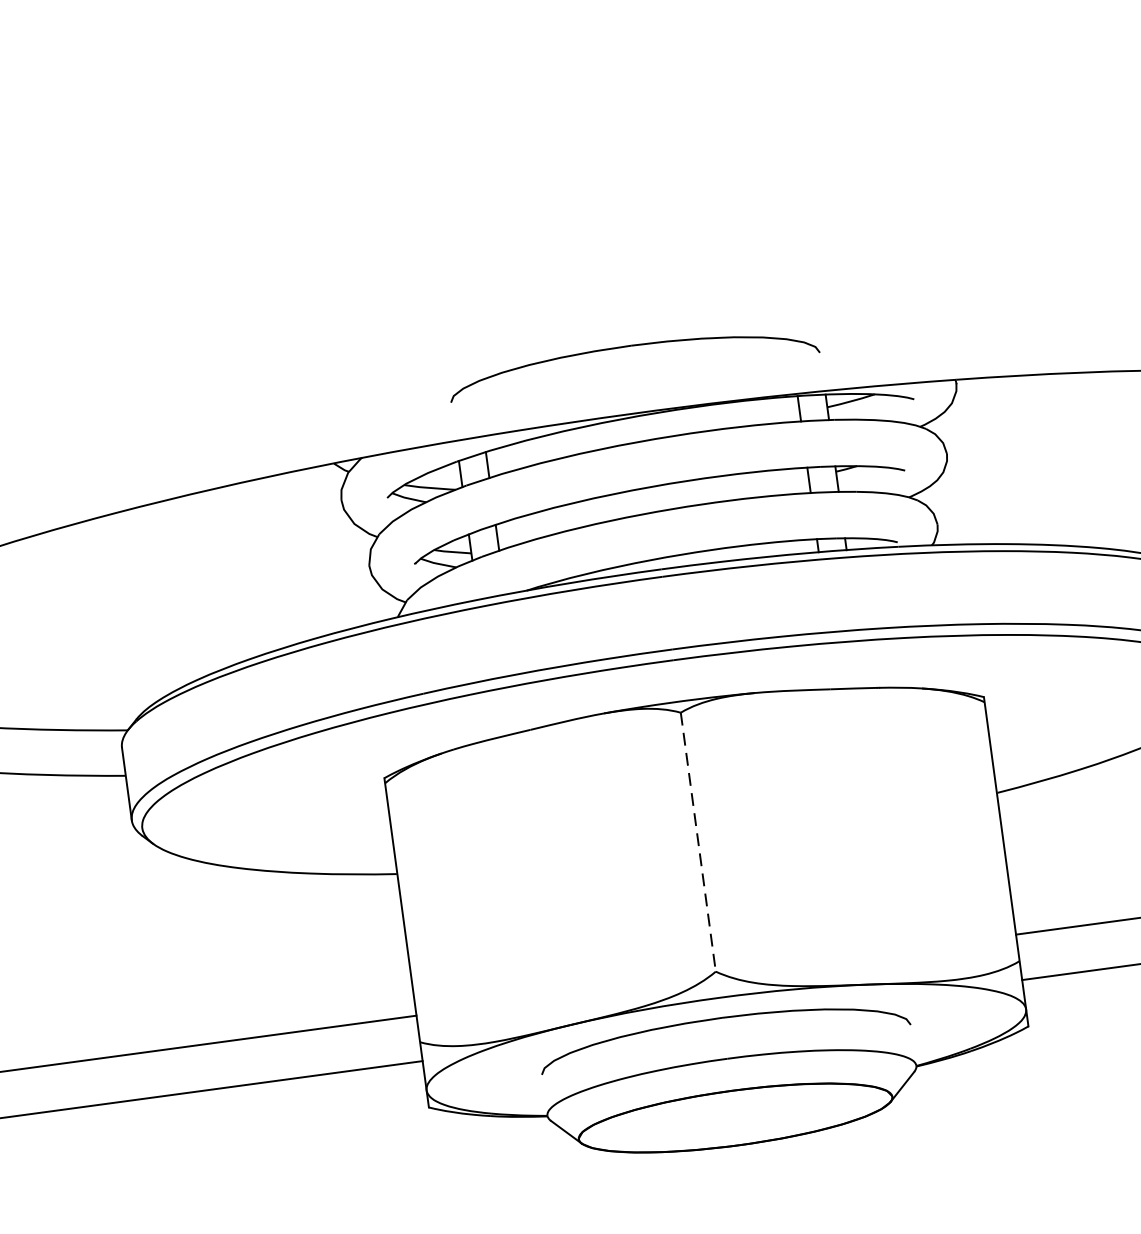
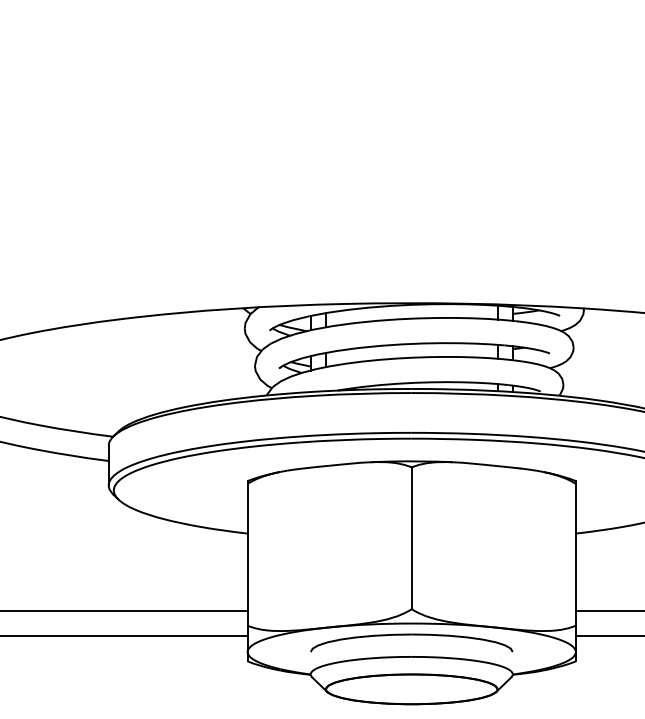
part: (630, 347) -> (411, 267), removed
line: (697, 842) -> (411, 538), dashed -> solid

